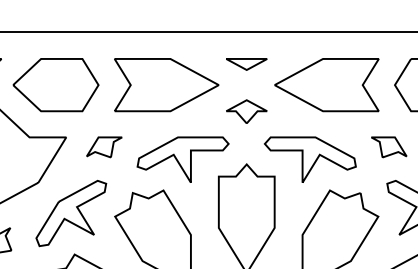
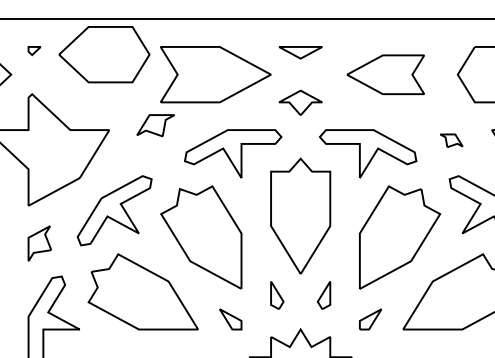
part: (56, 84) -> (104, 54), moved
part: (326, 84) -> (385, 74), size x0.7
part: (104, 147) -> (155, 125), moved
part: (389, 147) -> (451, 140), size x0.6

